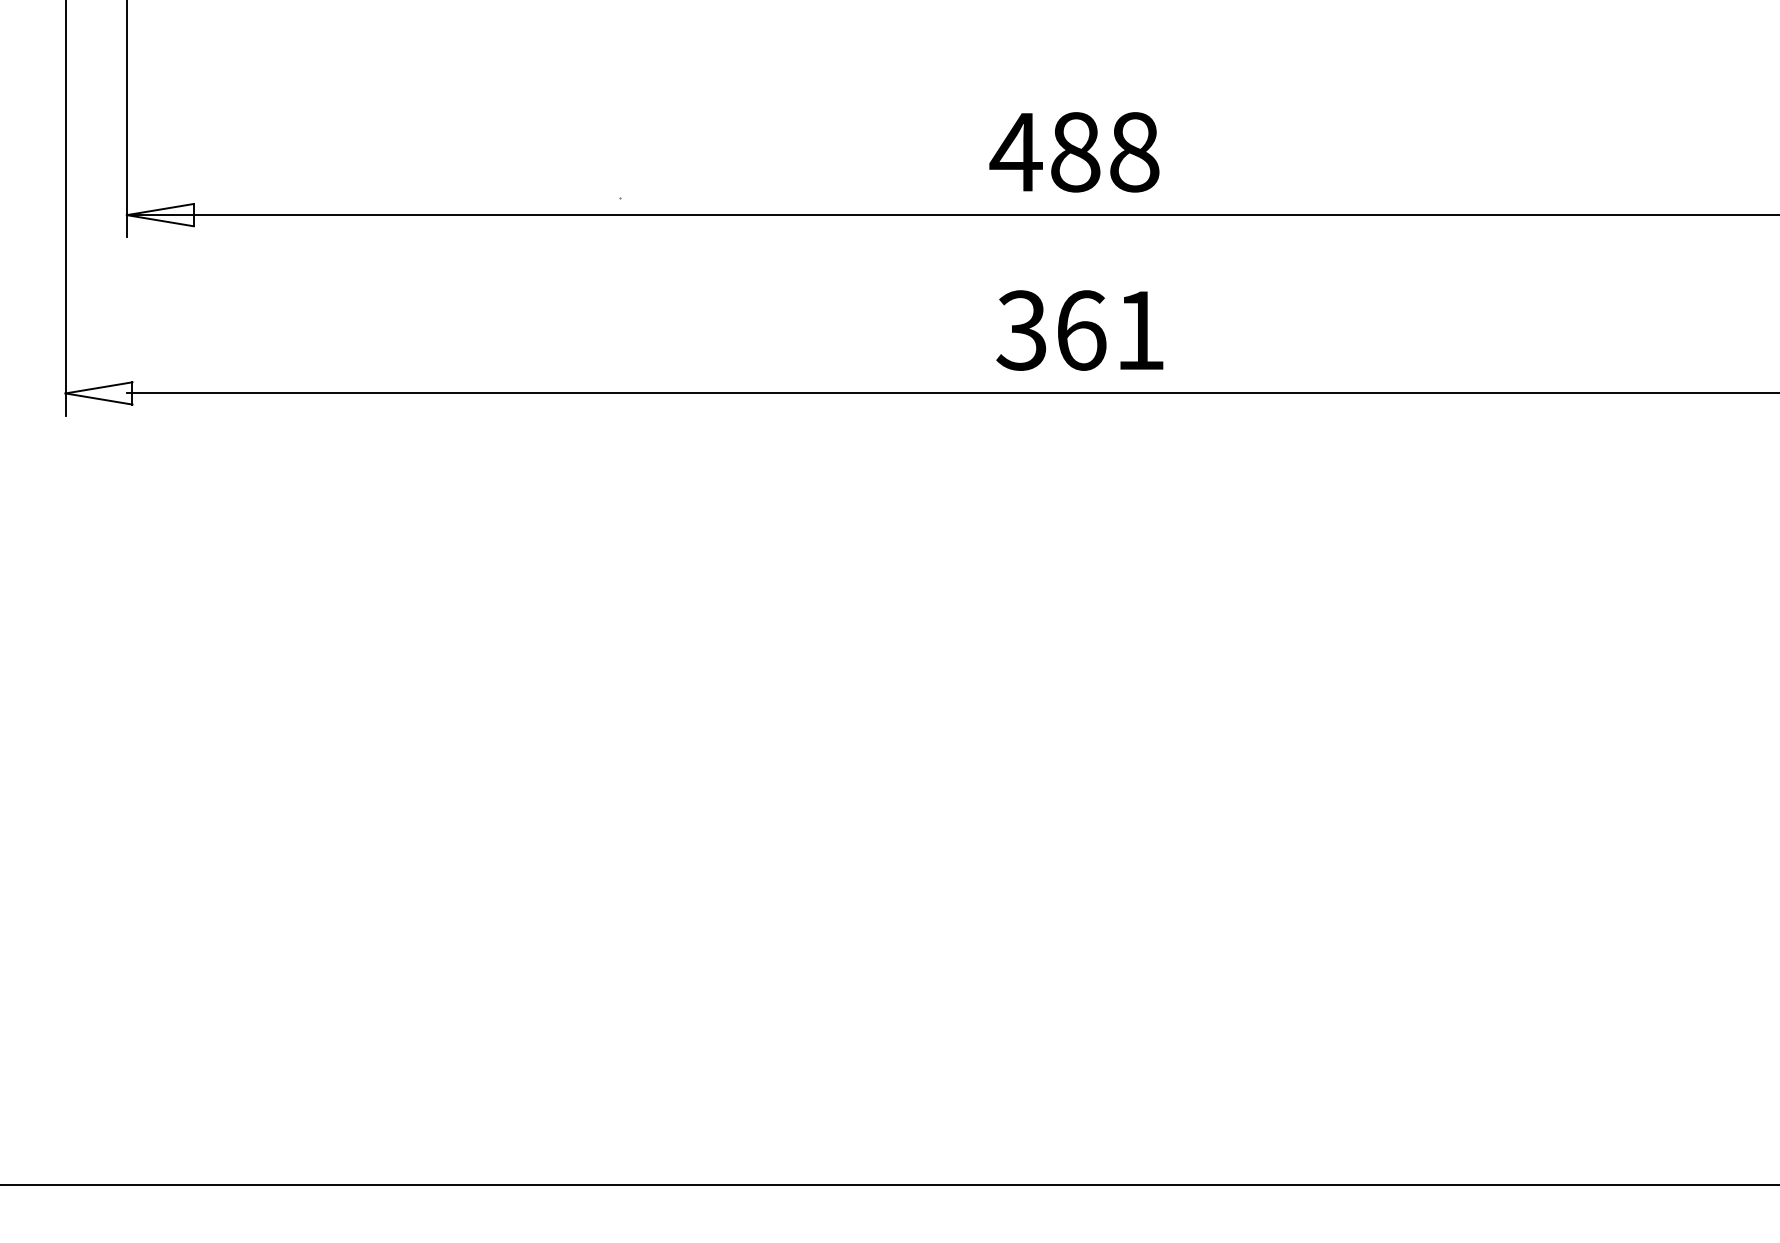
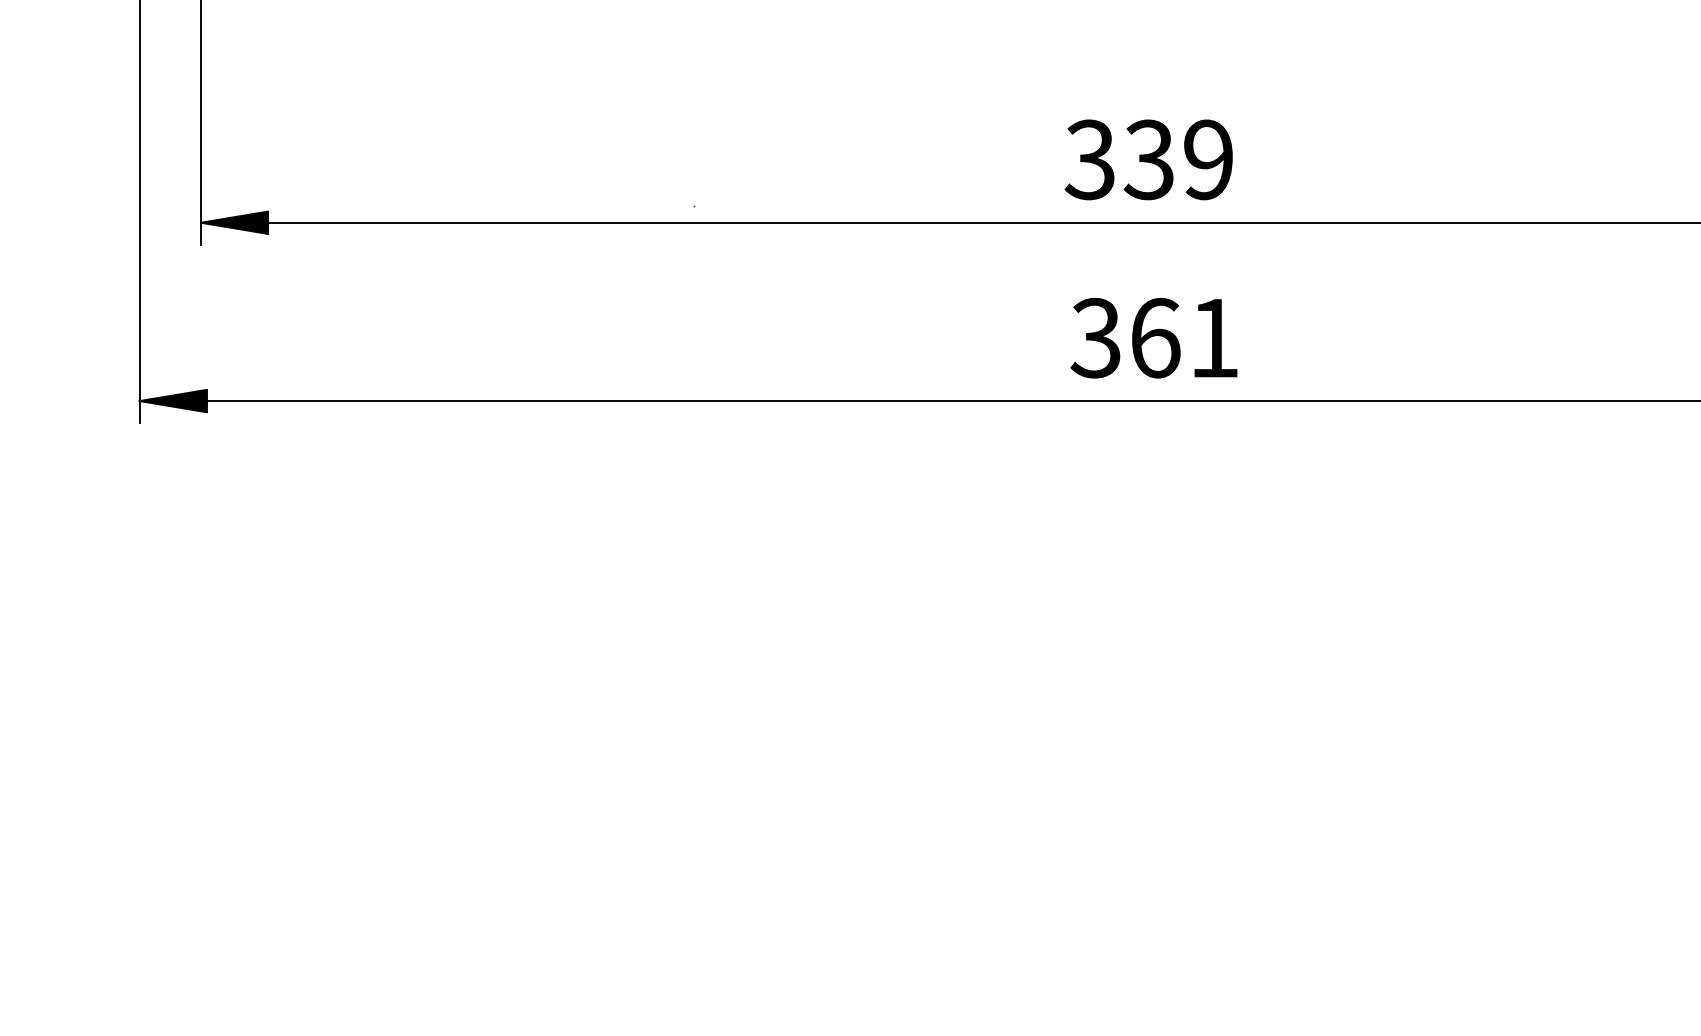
text: (1074, 152) -> (1148, 160), 488 -> 339
fill: (159, 215) -> (233, 223), added
fill: (98, 393) -> (172, 401), added

